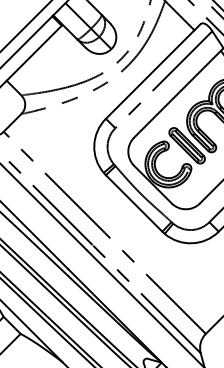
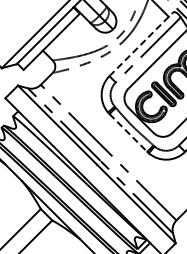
line: (153, 71) -> (141, 44), solid -> dashed
line: (134, 202) -> (128, 132), solid -> dashed

